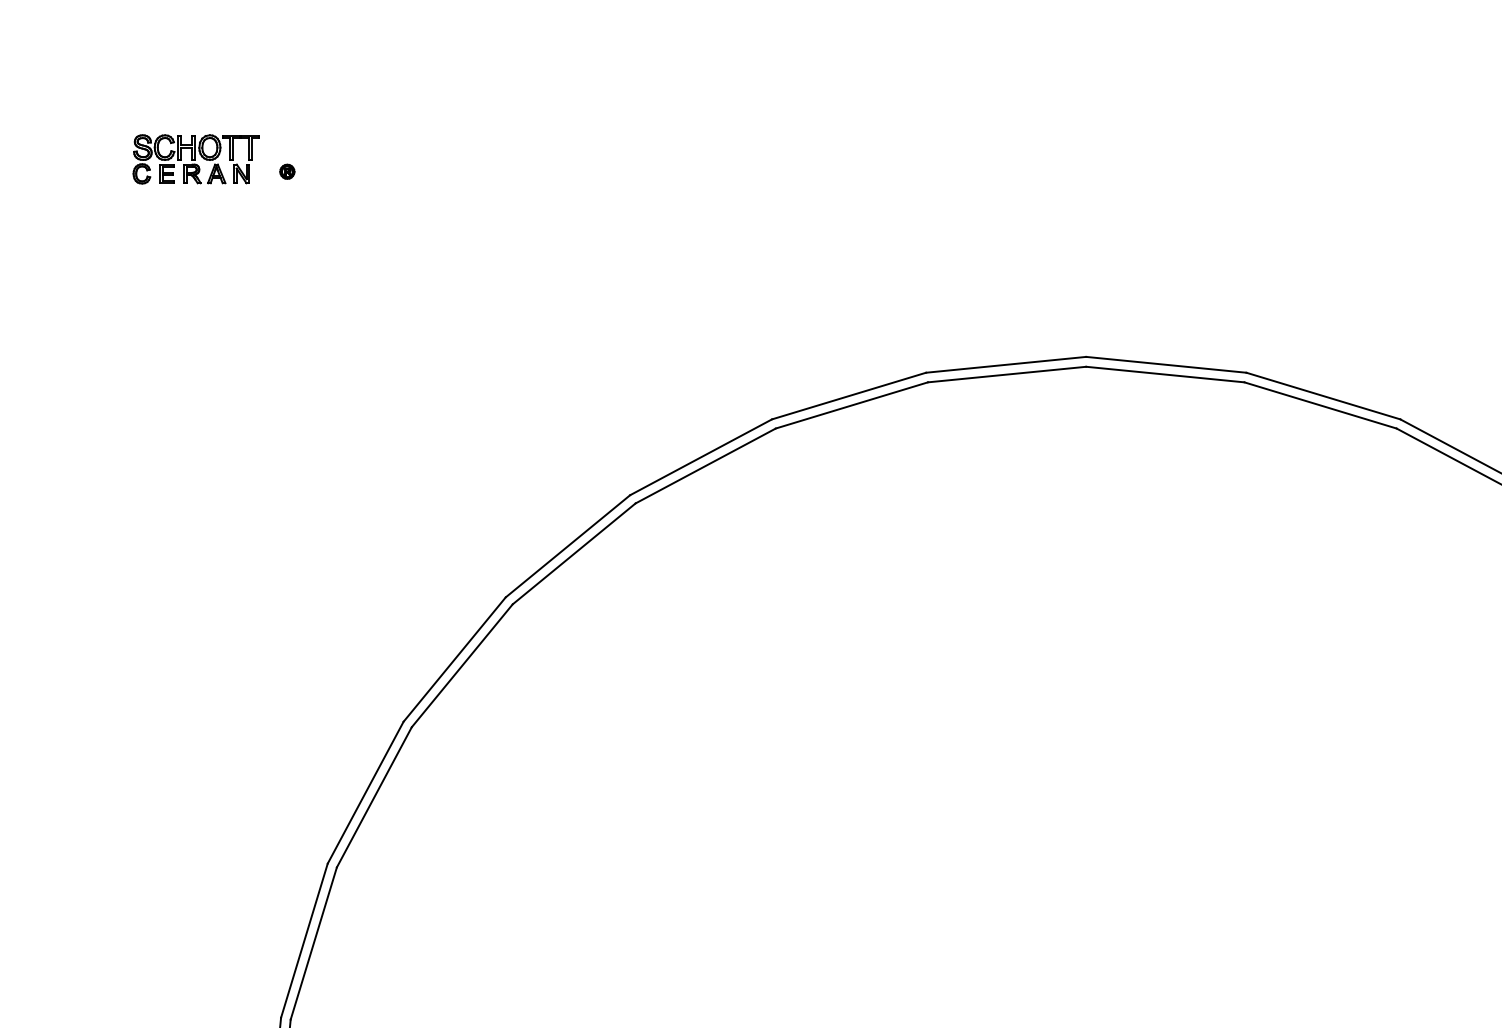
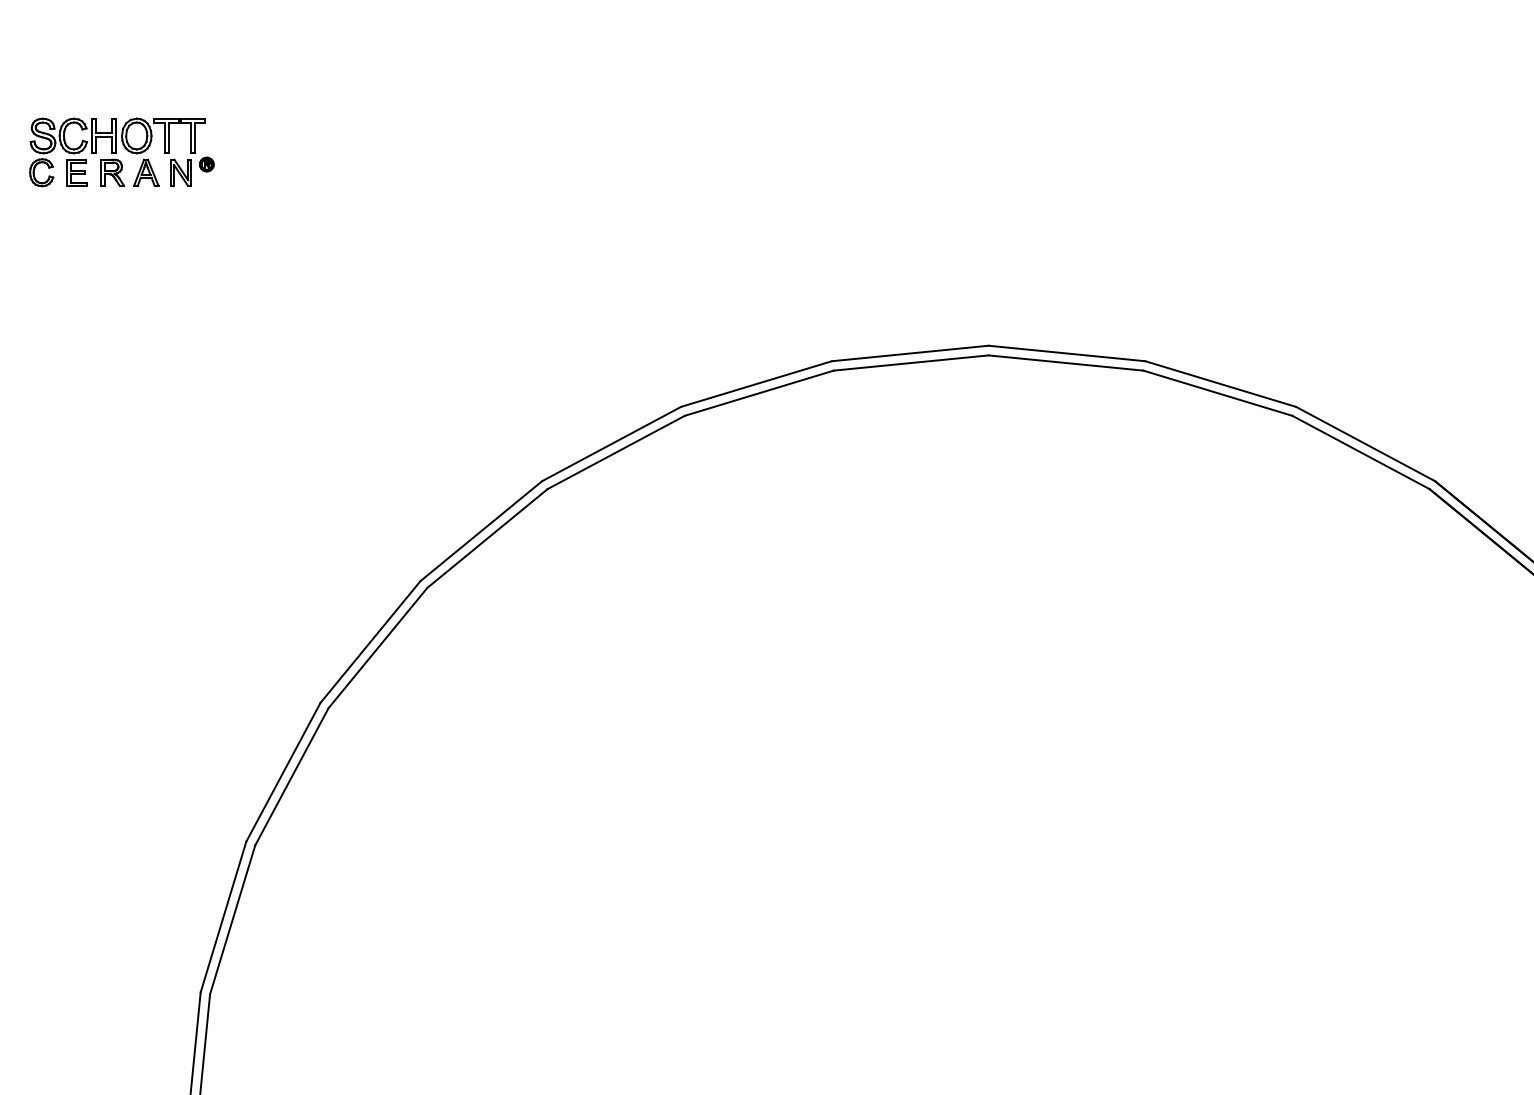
part: (196, 159) -> (117, 152), size x1.43

